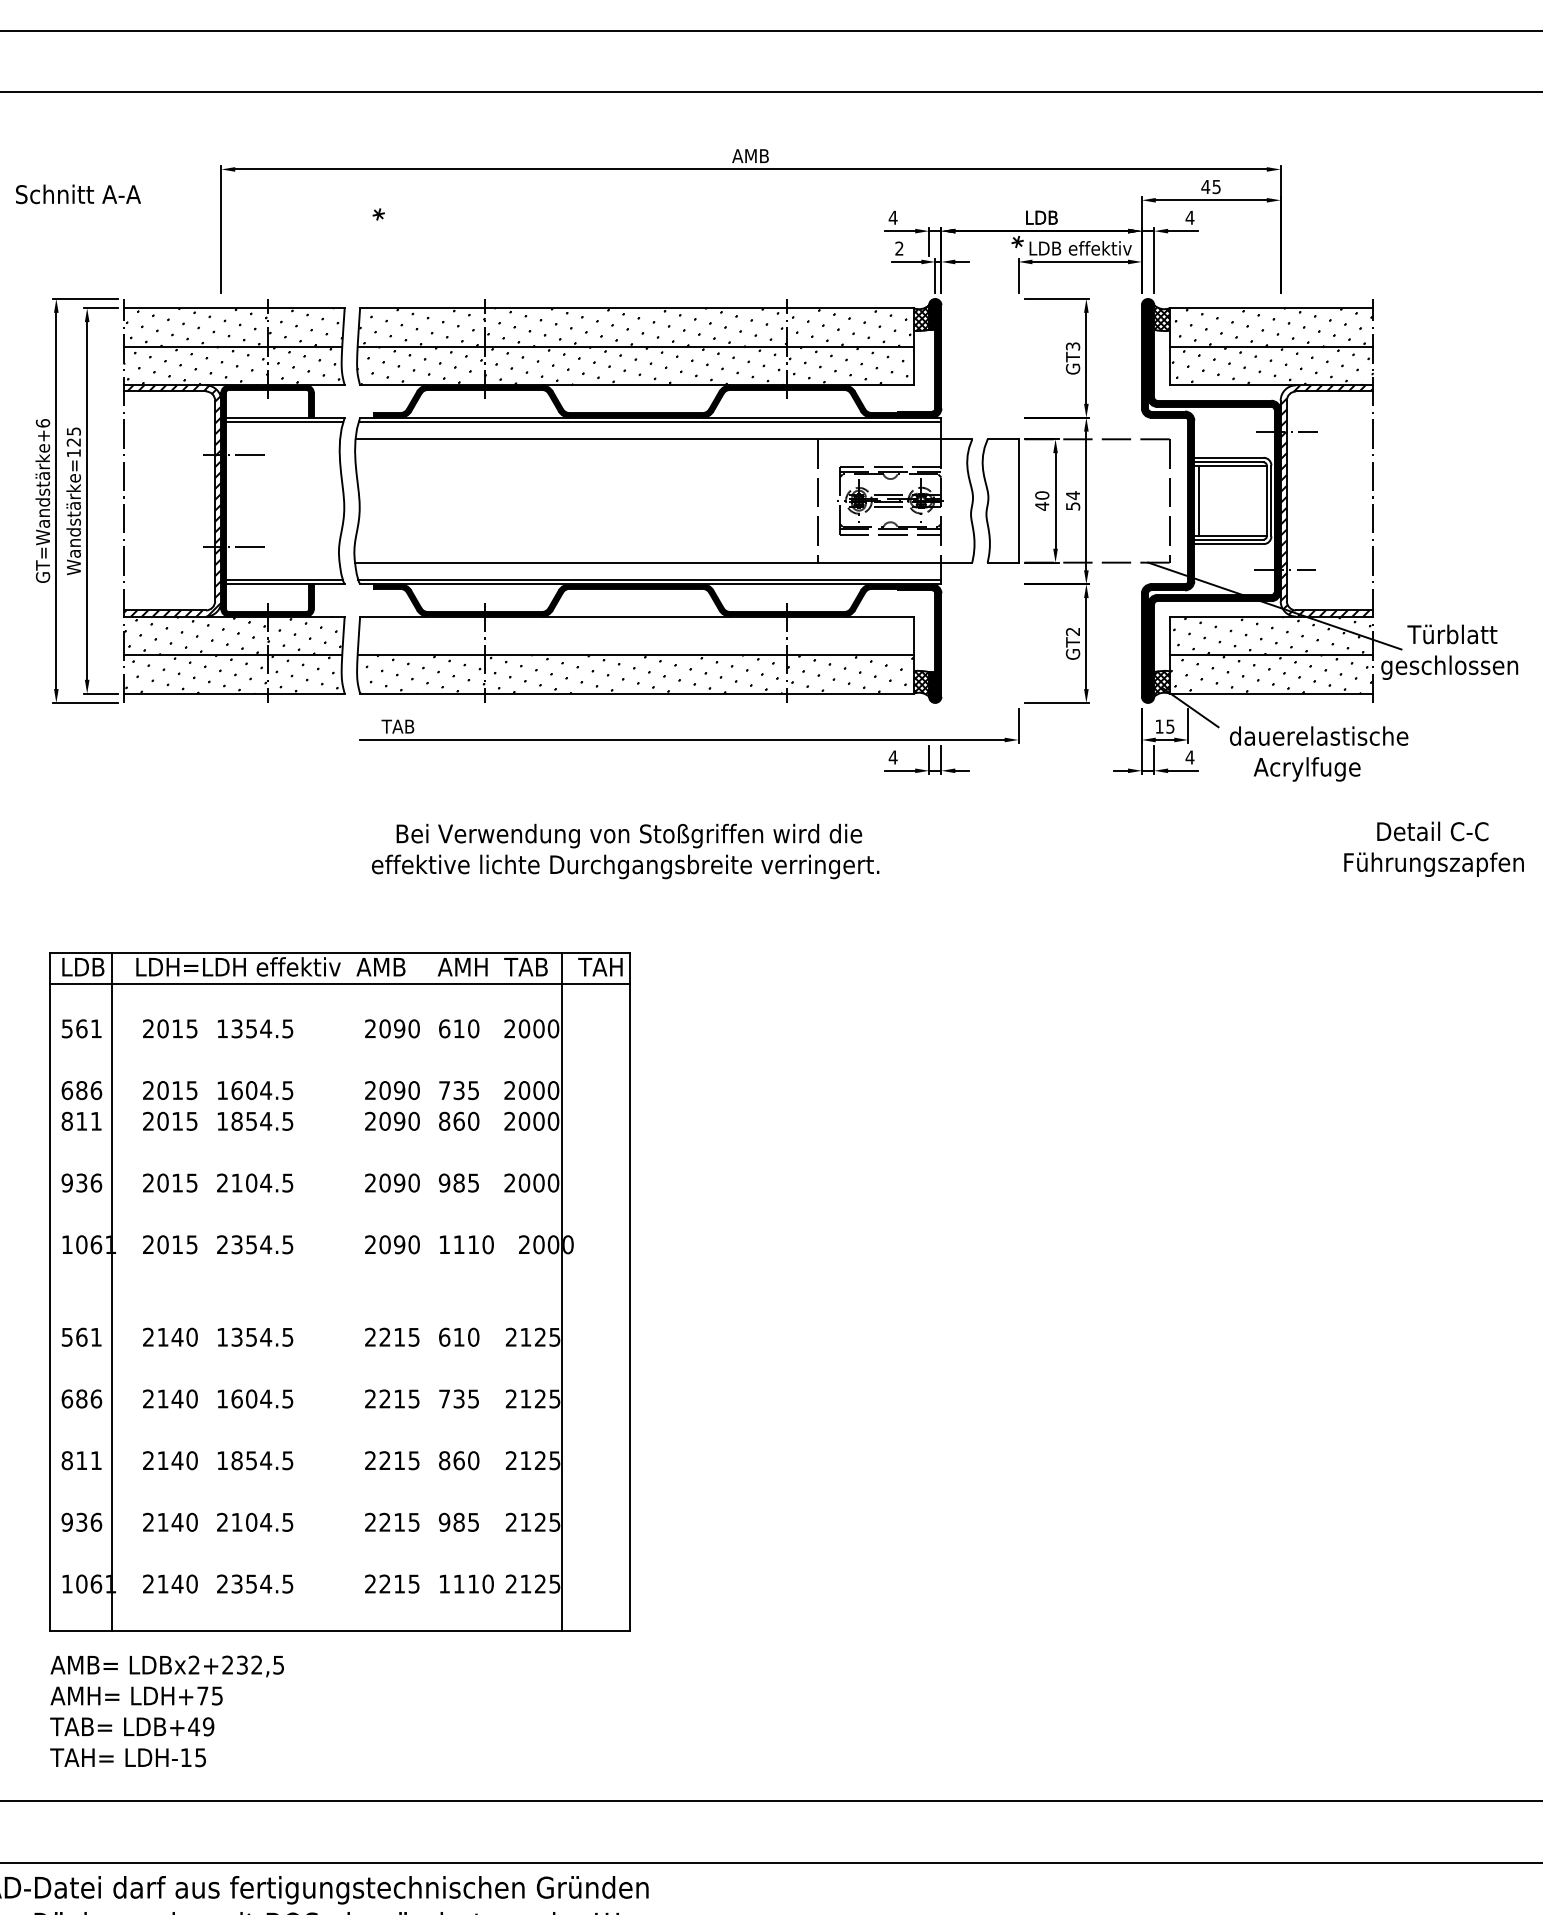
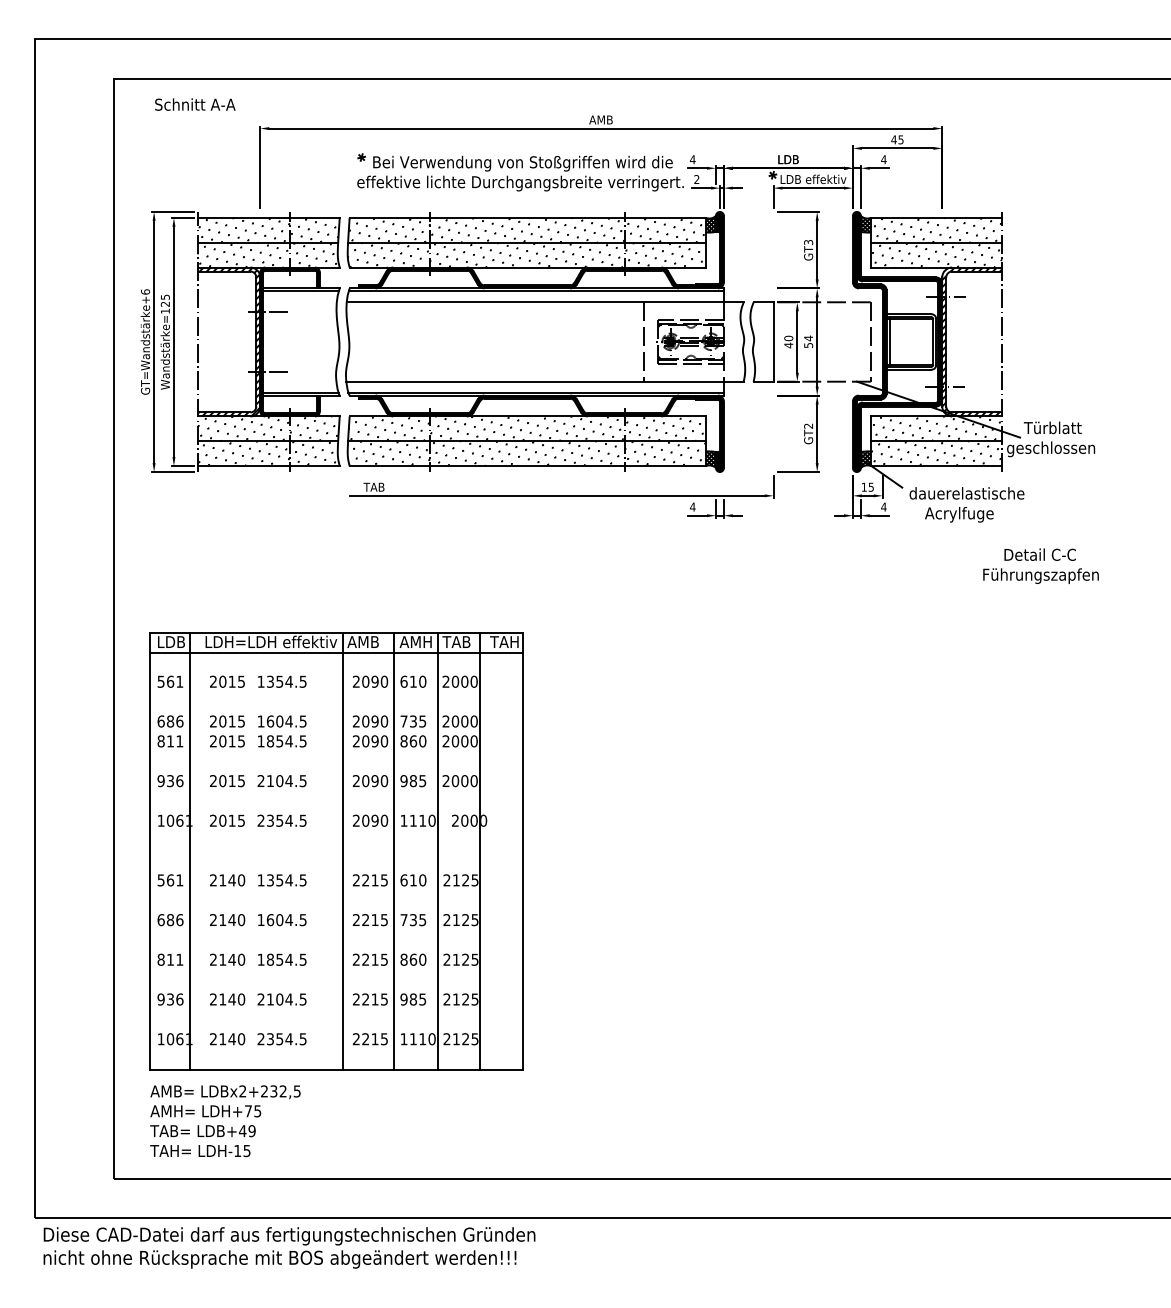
text: (78, 194) -> (195, 104), moved
hatch: (633, 635) -> (525, 428), added
text: (625, 851) -> (520, 173), moved
line: (348, 1290) -> (342, 850), added
line: (429, 1290) -> (394, 850), added
line: (498, 1290) -> (438, 850), added

